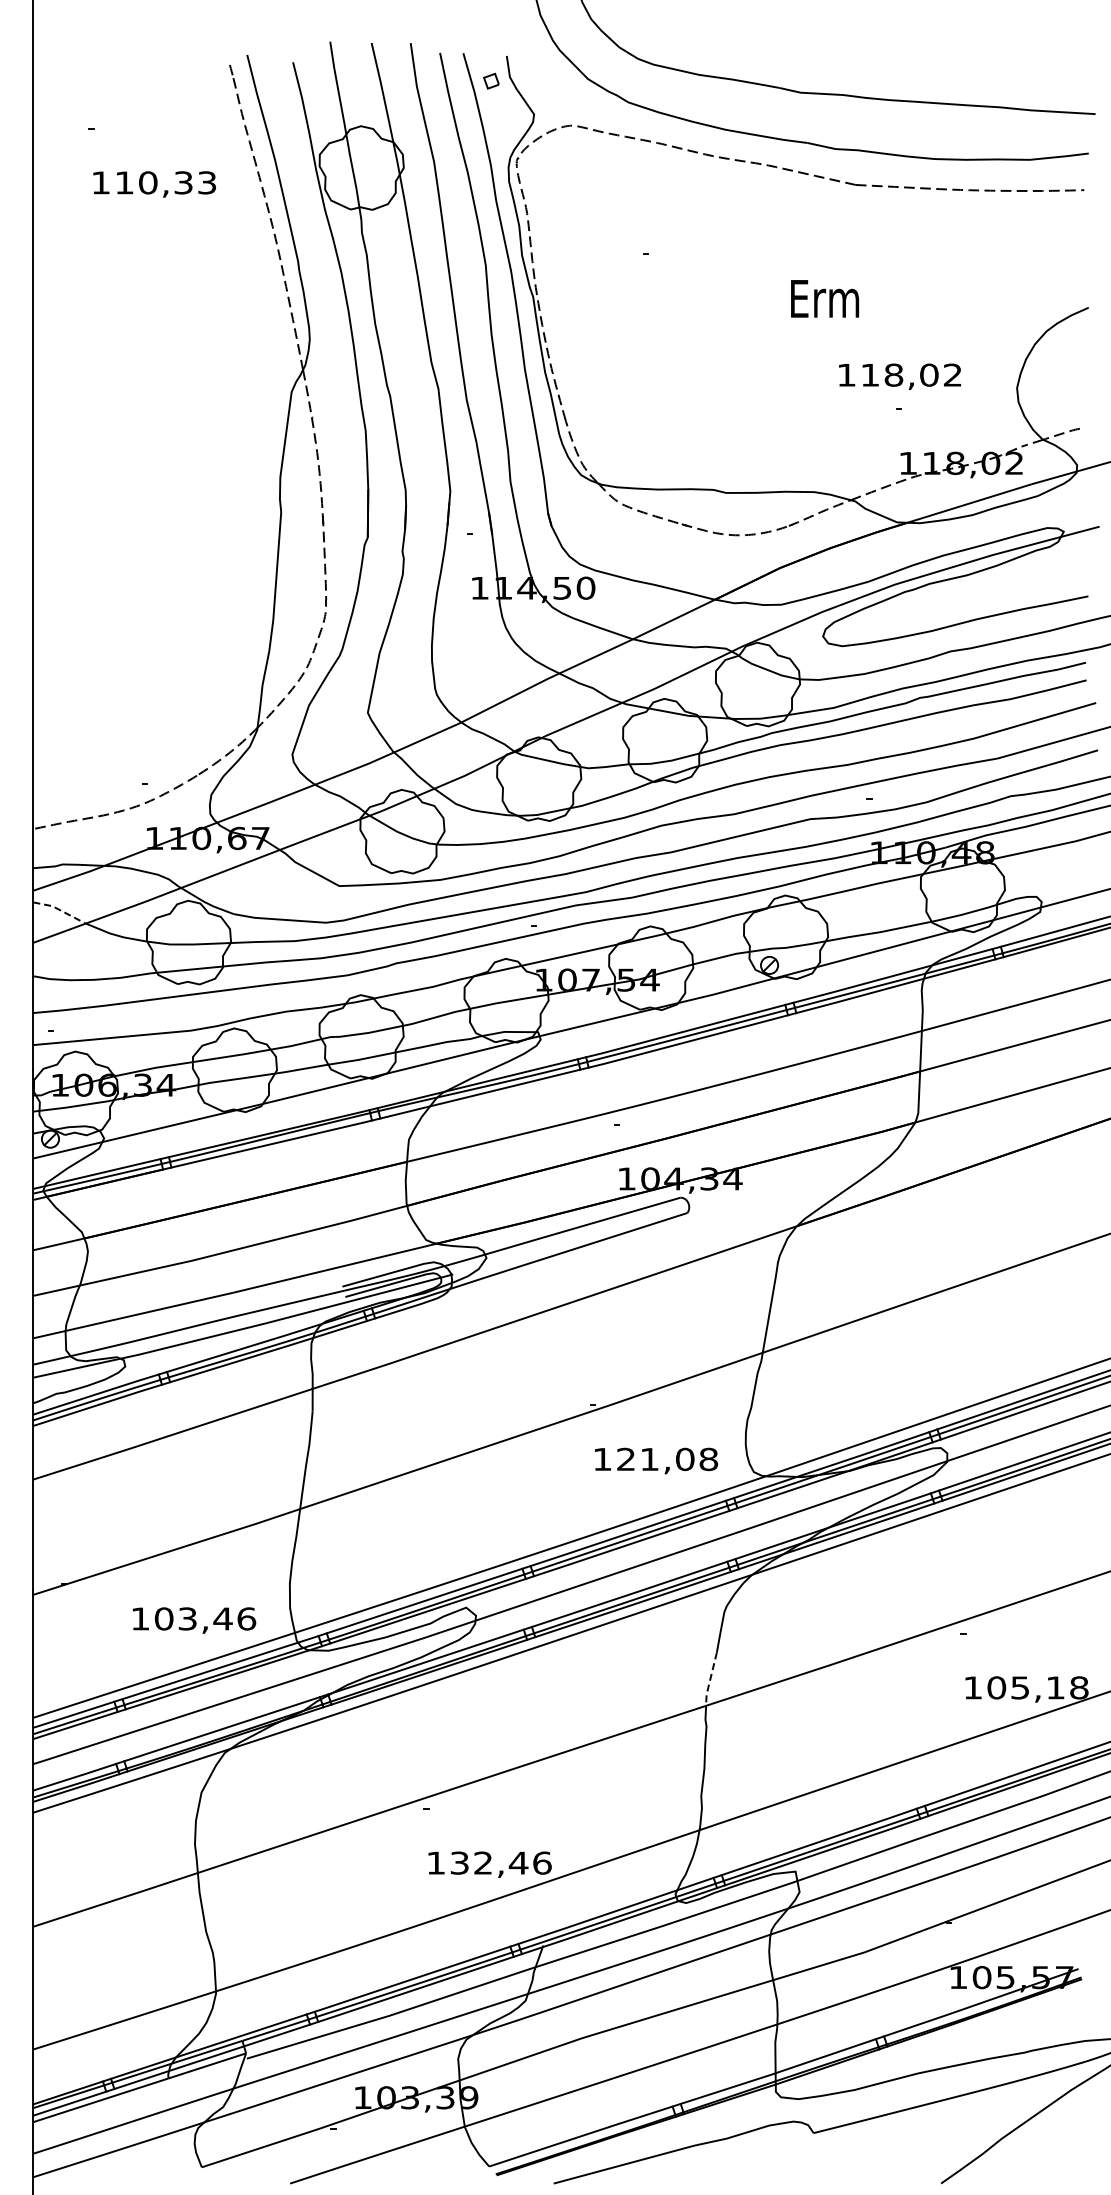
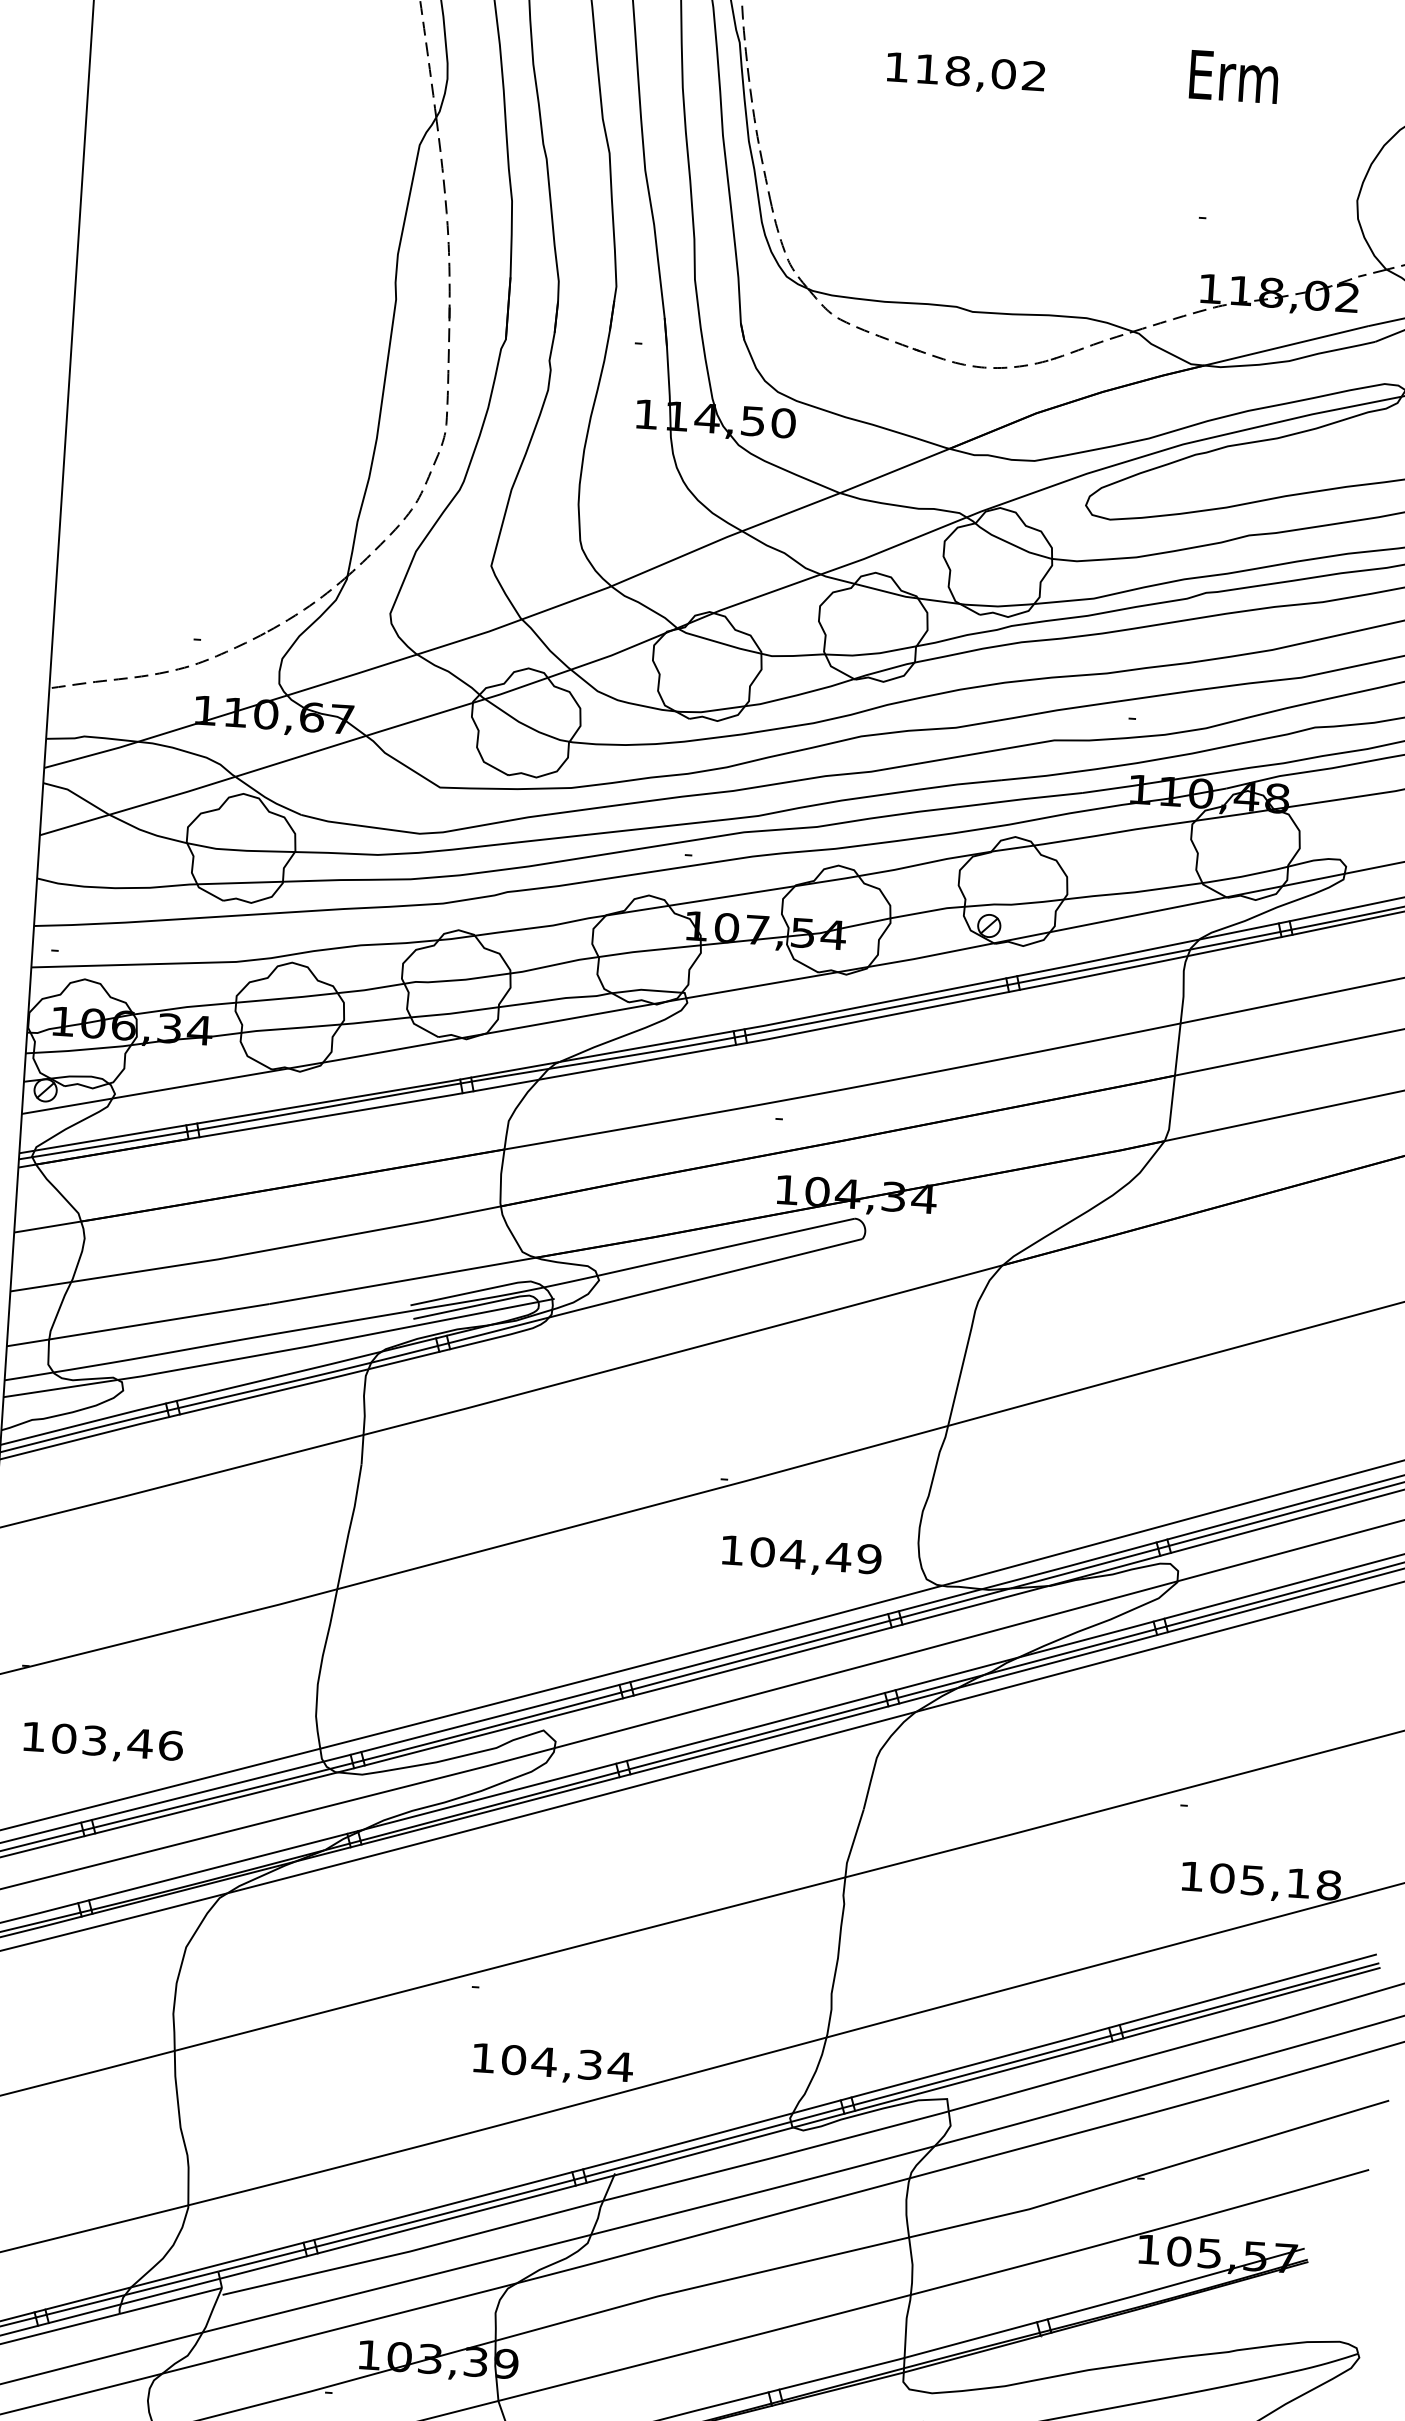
text: (824, 298) -> (1233, 76), moved
text: (899, 376) -> (965, 73), moved
line: (60, 910) -> (77, 795), dashed -> solid
text: (667, 1459) -> (816, 1555), 121,08 -> 104,49
text: (194, 1620) -> (103, 1743), moved
line: (710, 1680) -> (853, 1845), dashed -> solid
text: (501, 1862) -> (567, 2062), 132,46 -> 104,34

